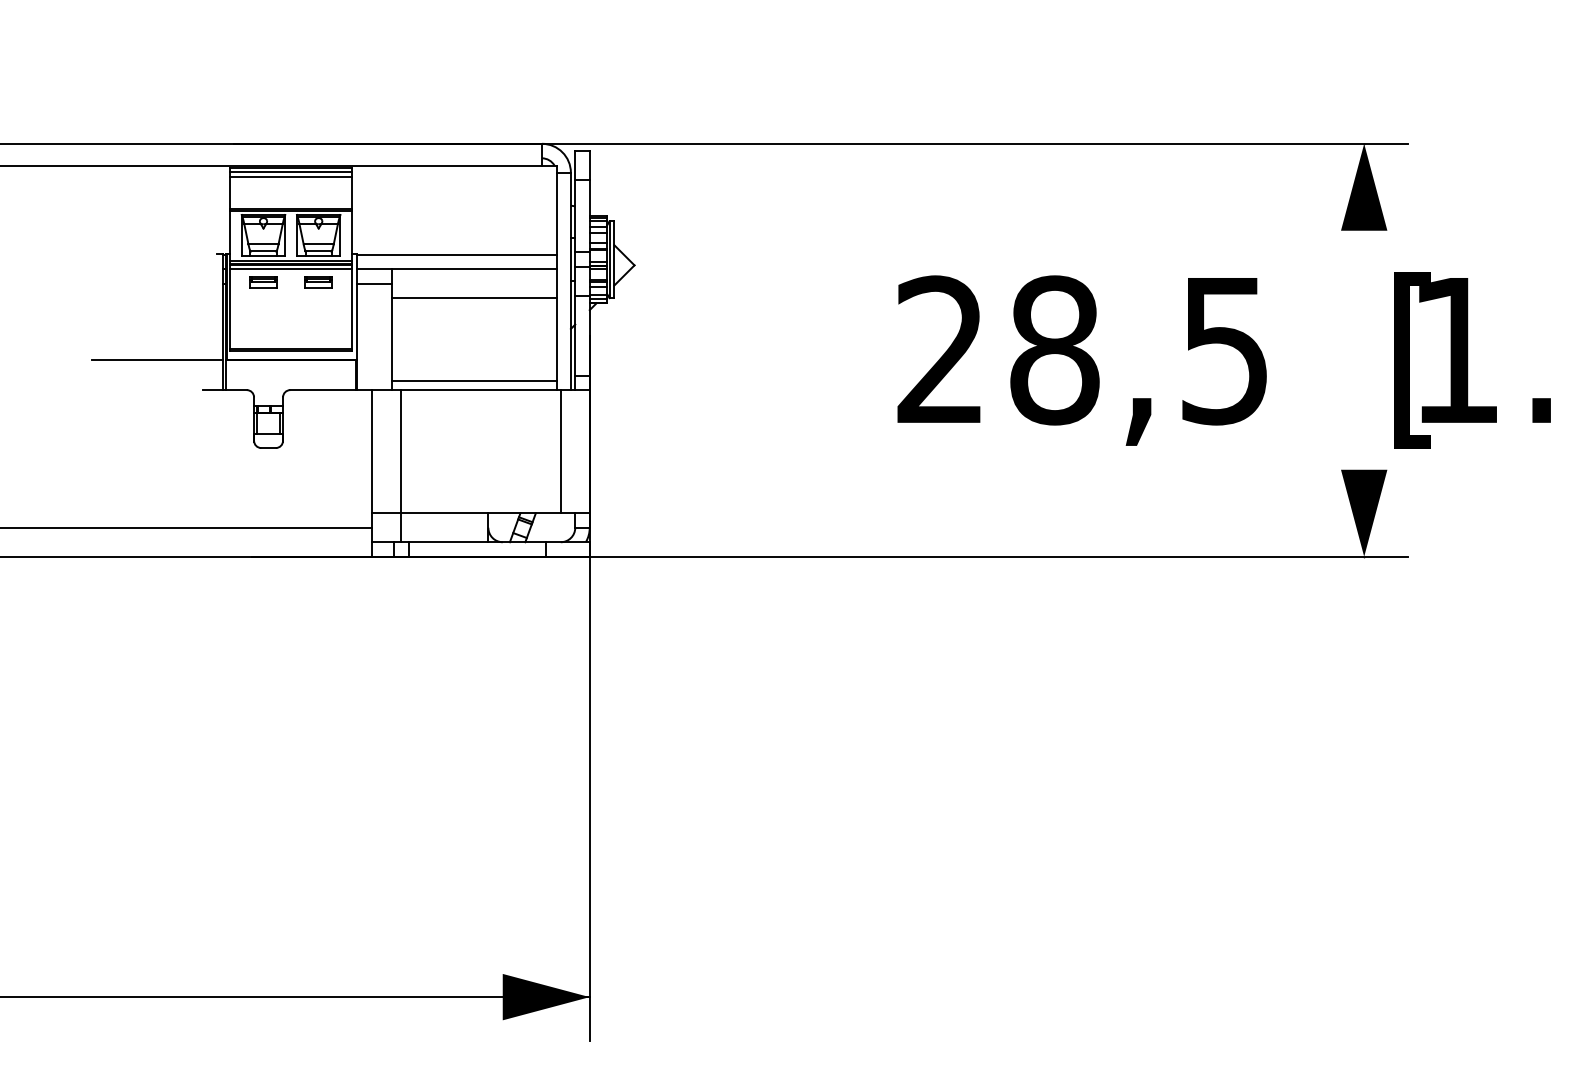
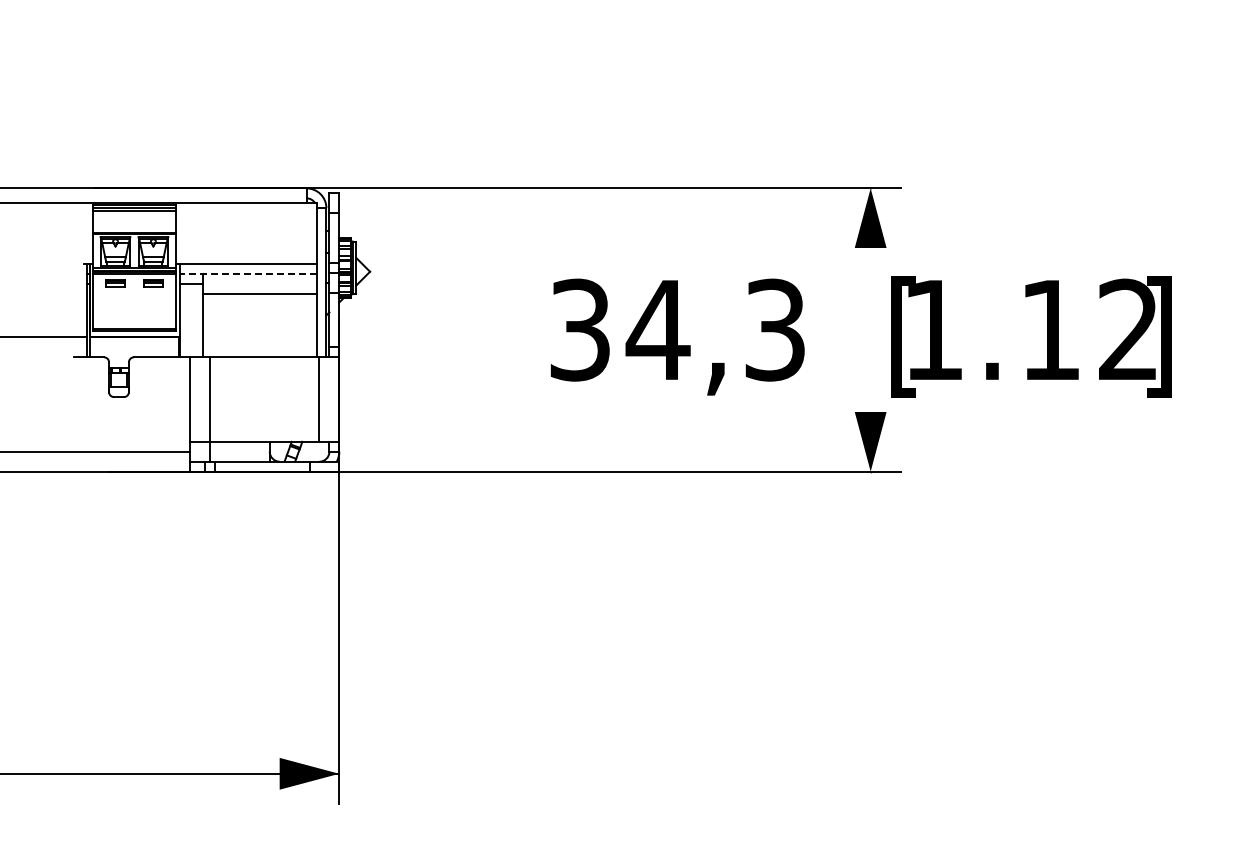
line: (457, 269) -> (248, 274), solid -> dashed
text: (1082, 349) -> (677, 329), 28,5 -> 34,3
line: (474, 380) -> (260, 350), removed

